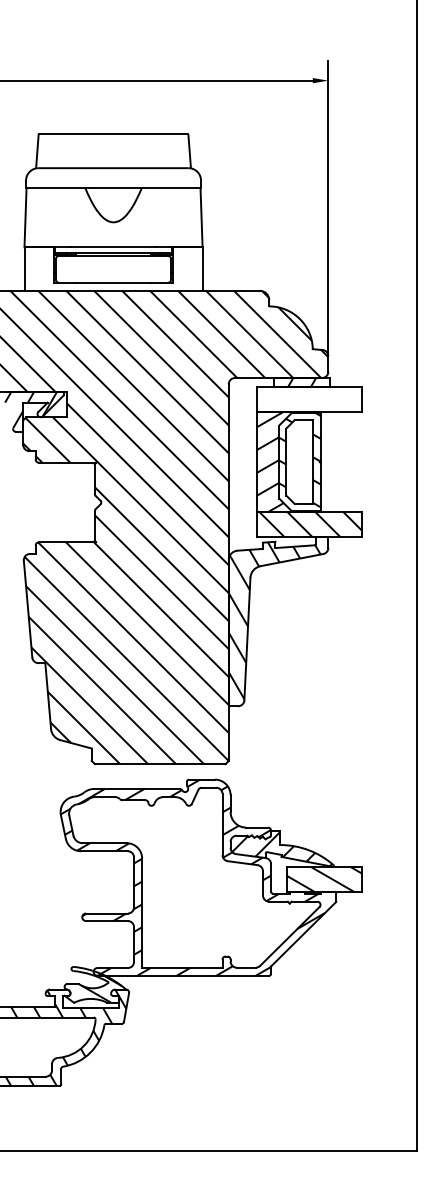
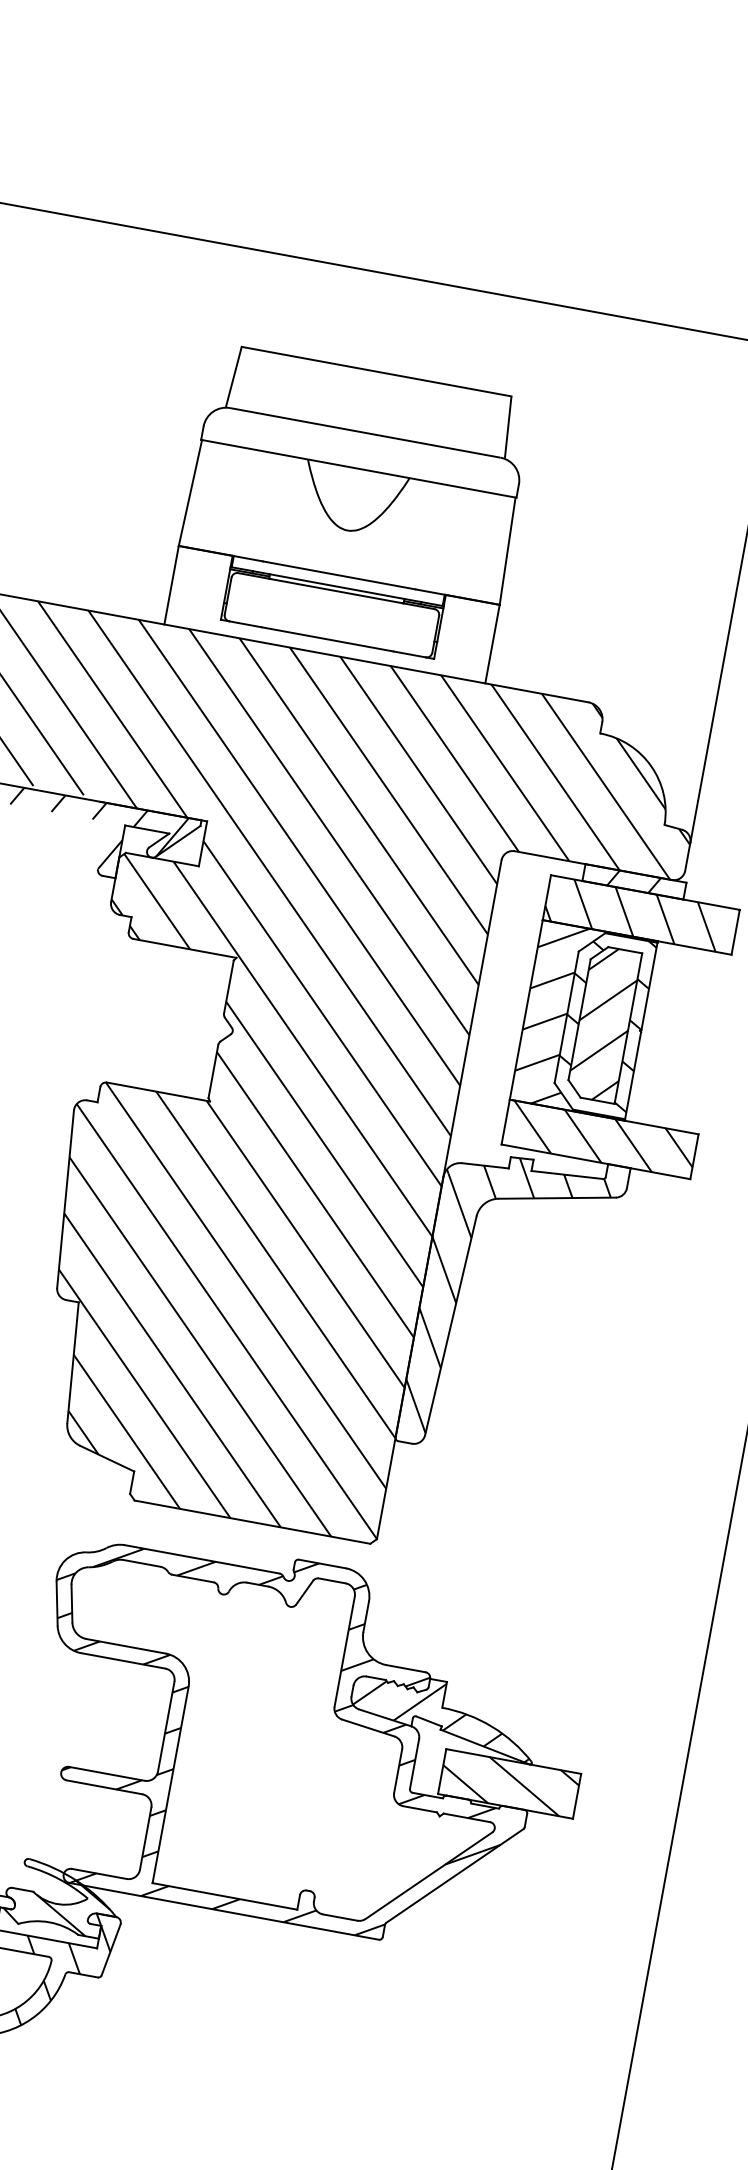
hatch: (308, 399) -> (640, 914), added
hatch: (299, 461) -> (603, 1022), added

